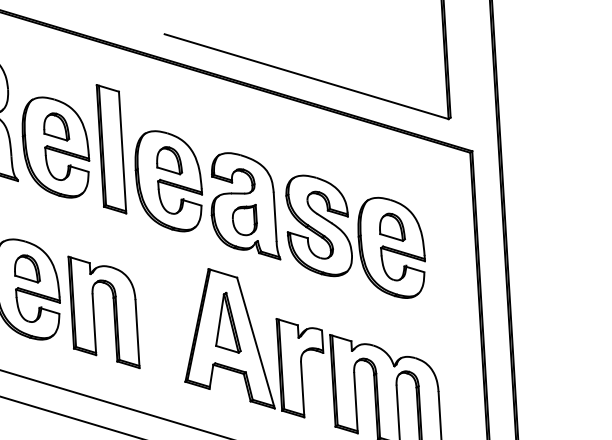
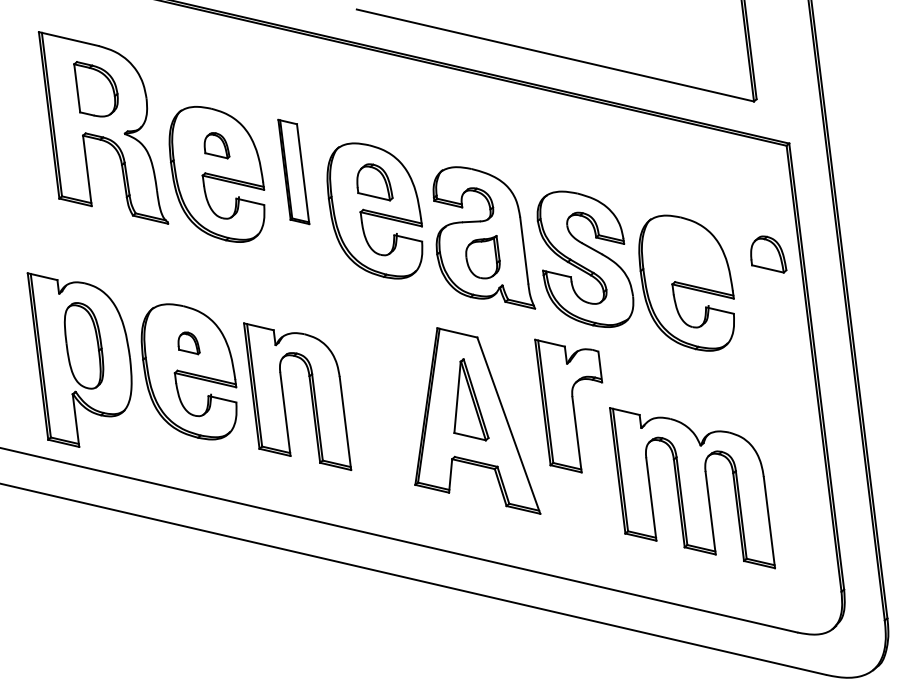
part: (56, 126) -> (216, 145), size x0.7
part: (111, 148) -> (293, 171), size x0.6
part: (392, 227) -> (768, 254), moved
part: (27, 268) -> (188, 343), size x0.6
part: (297, 368) -> (568, 405), moved

